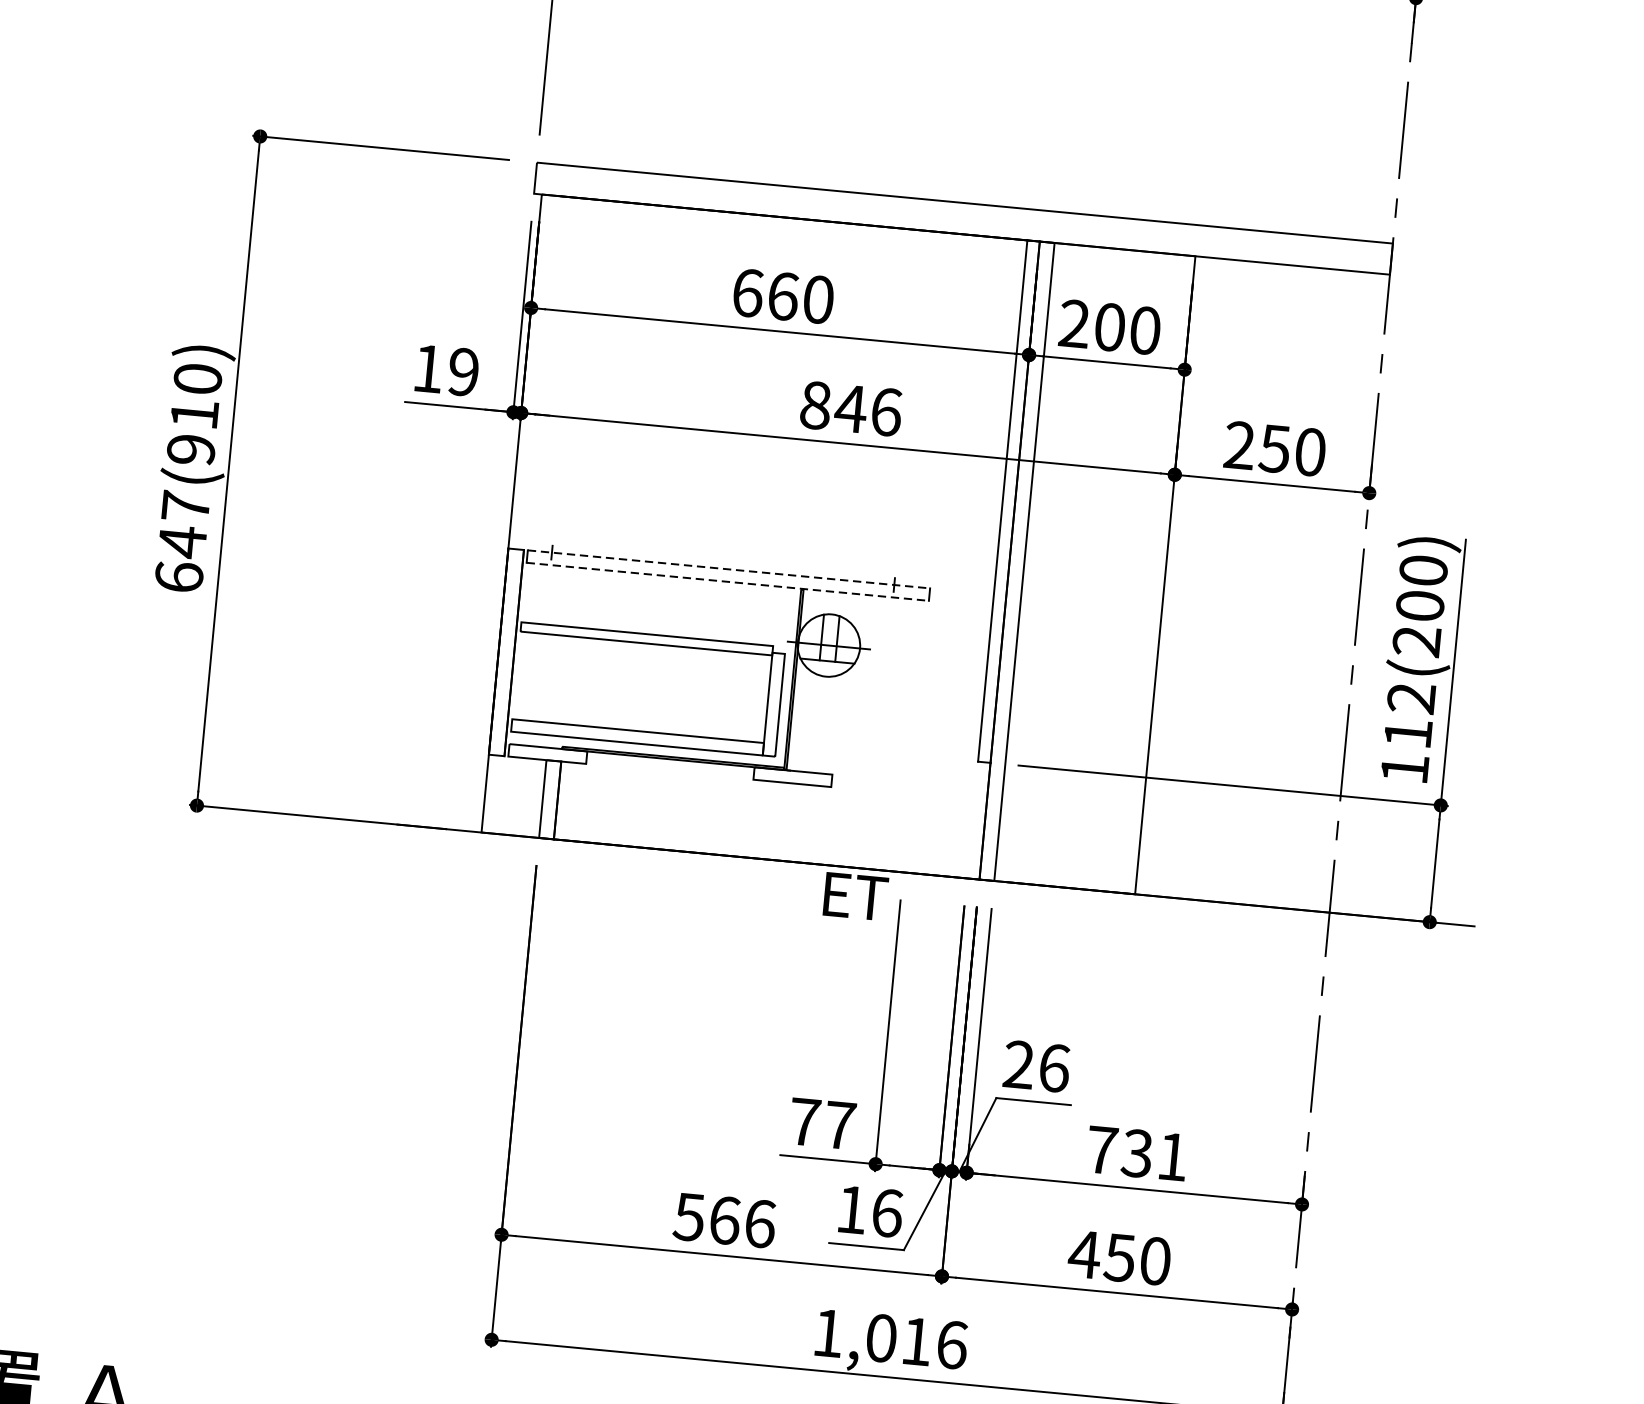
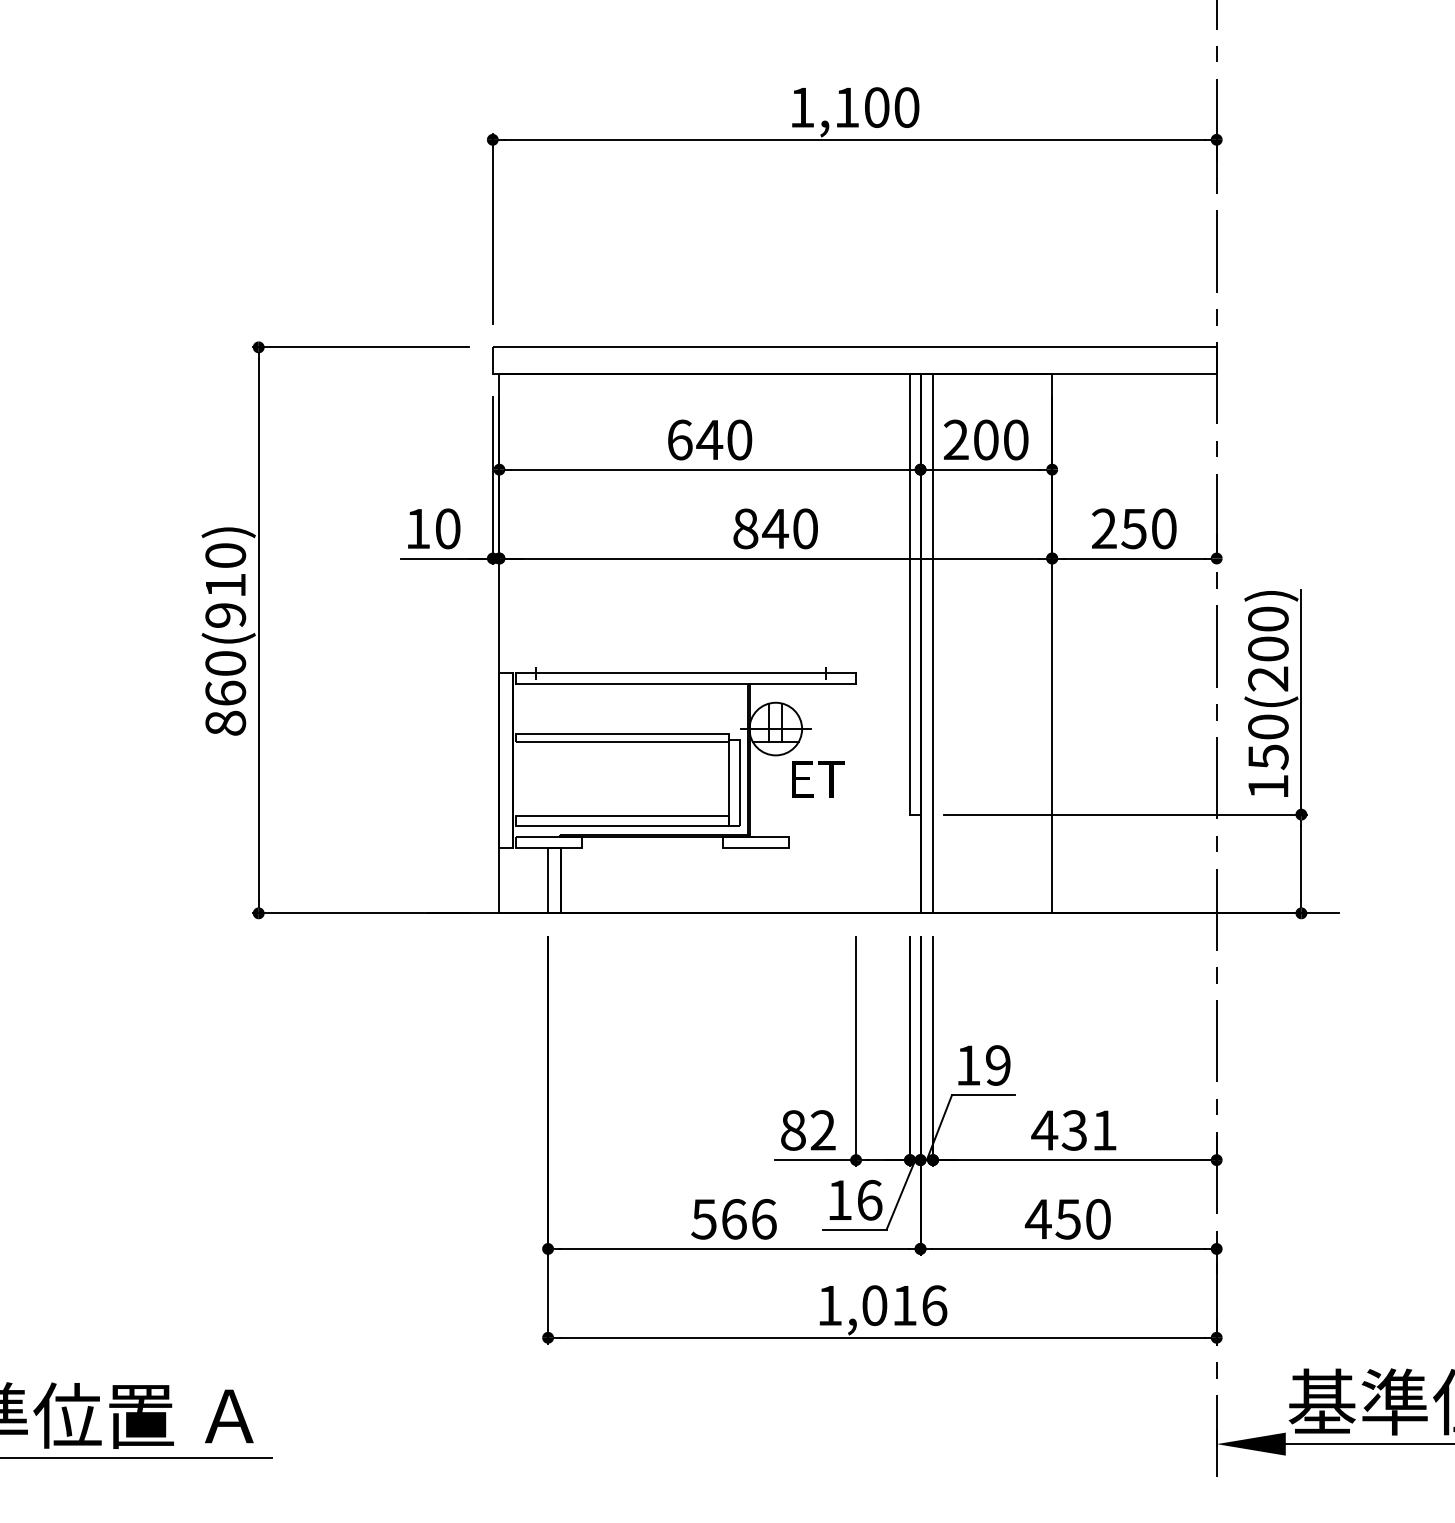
text: (782, 295) -> (709, 439), 660 -> 640
text: (463, 371) -> (447, 528), 19 -> 10
text: (886, 411) -> (805, 528), 846 -> 840
text: (182, 541) -> (225, 693), 647(910) -> 860(910)
line: (729, 569) -> (686, 673), dashed -> solid
line: (728, 581) -> (686, 683), dashed -> solid
text: (1409, 716) -> (1268, 742), 112(200) -> 150(200)
text: (856, 896) -> (818, 779), moved
text: (1036, 1066) -> (983, 1065), 26 -> 19
text: (822, 1123) -> (808, 1130), 77 -> 82
text: (1101, 1150) -> (1044, 1130), 731 -> 431

